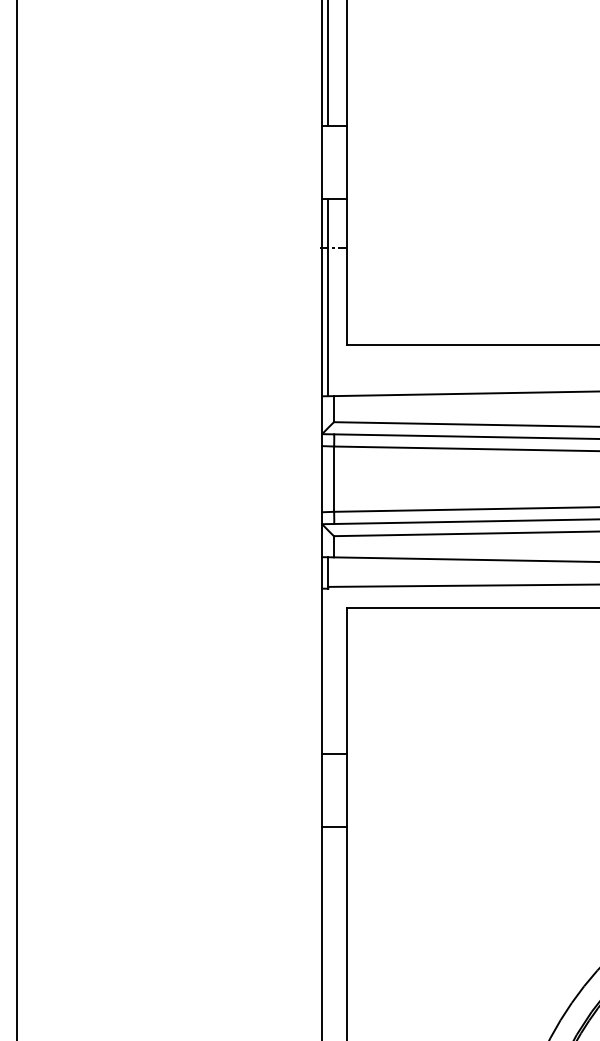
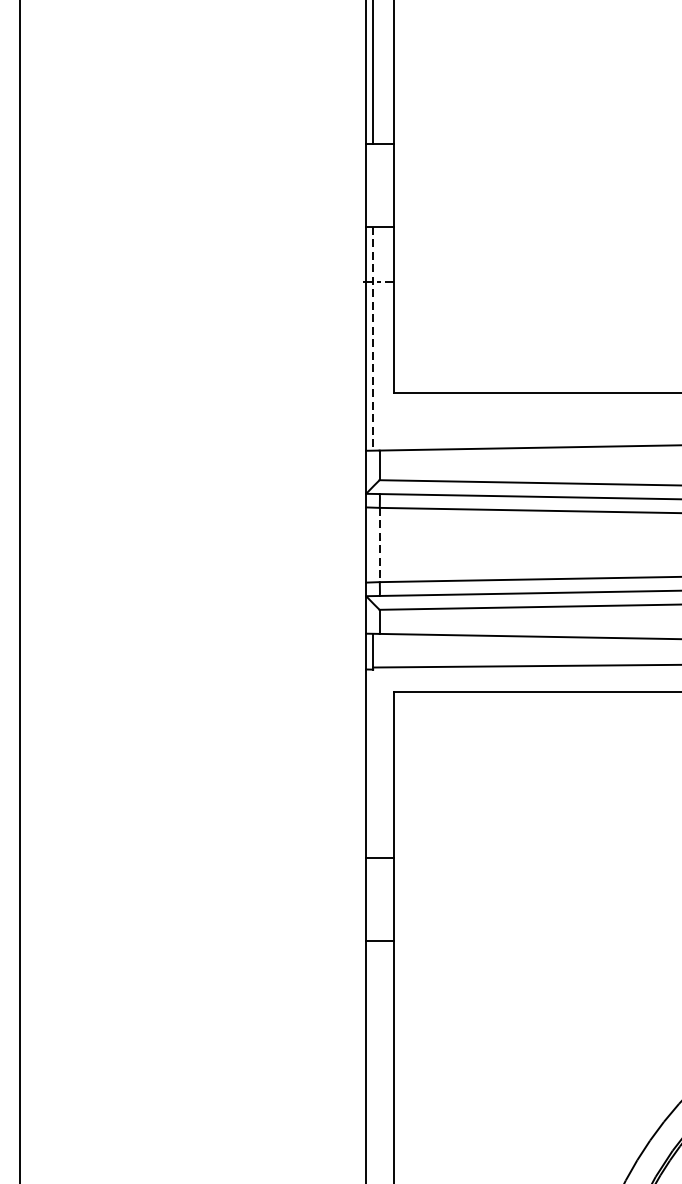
line: (328, 297) -> (373, 338), solid -> dashed
line: (334, 479) -> (380, 545), solid -> dashed

